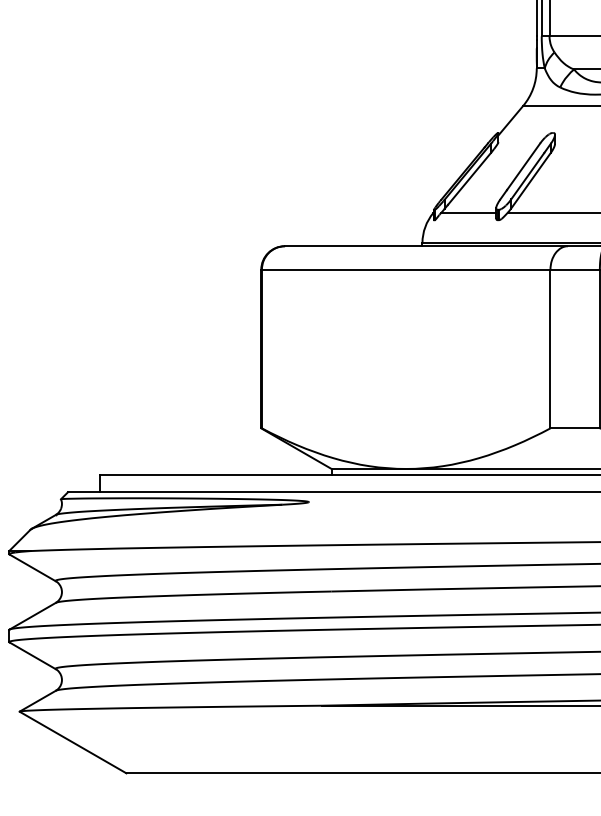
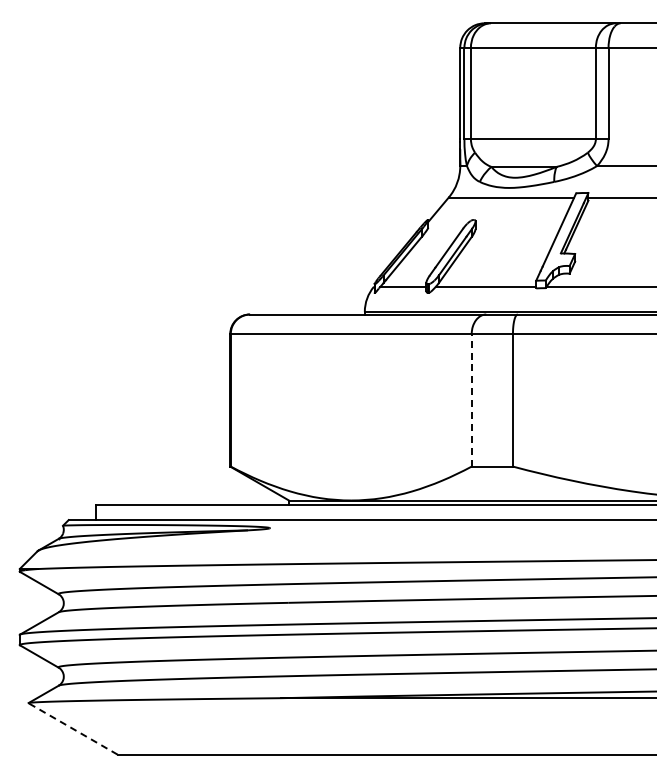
line: (550, 348) -> (471, 399), solid -> dashed
line: (72, 742) -> (72, 728), solid -> dashed

